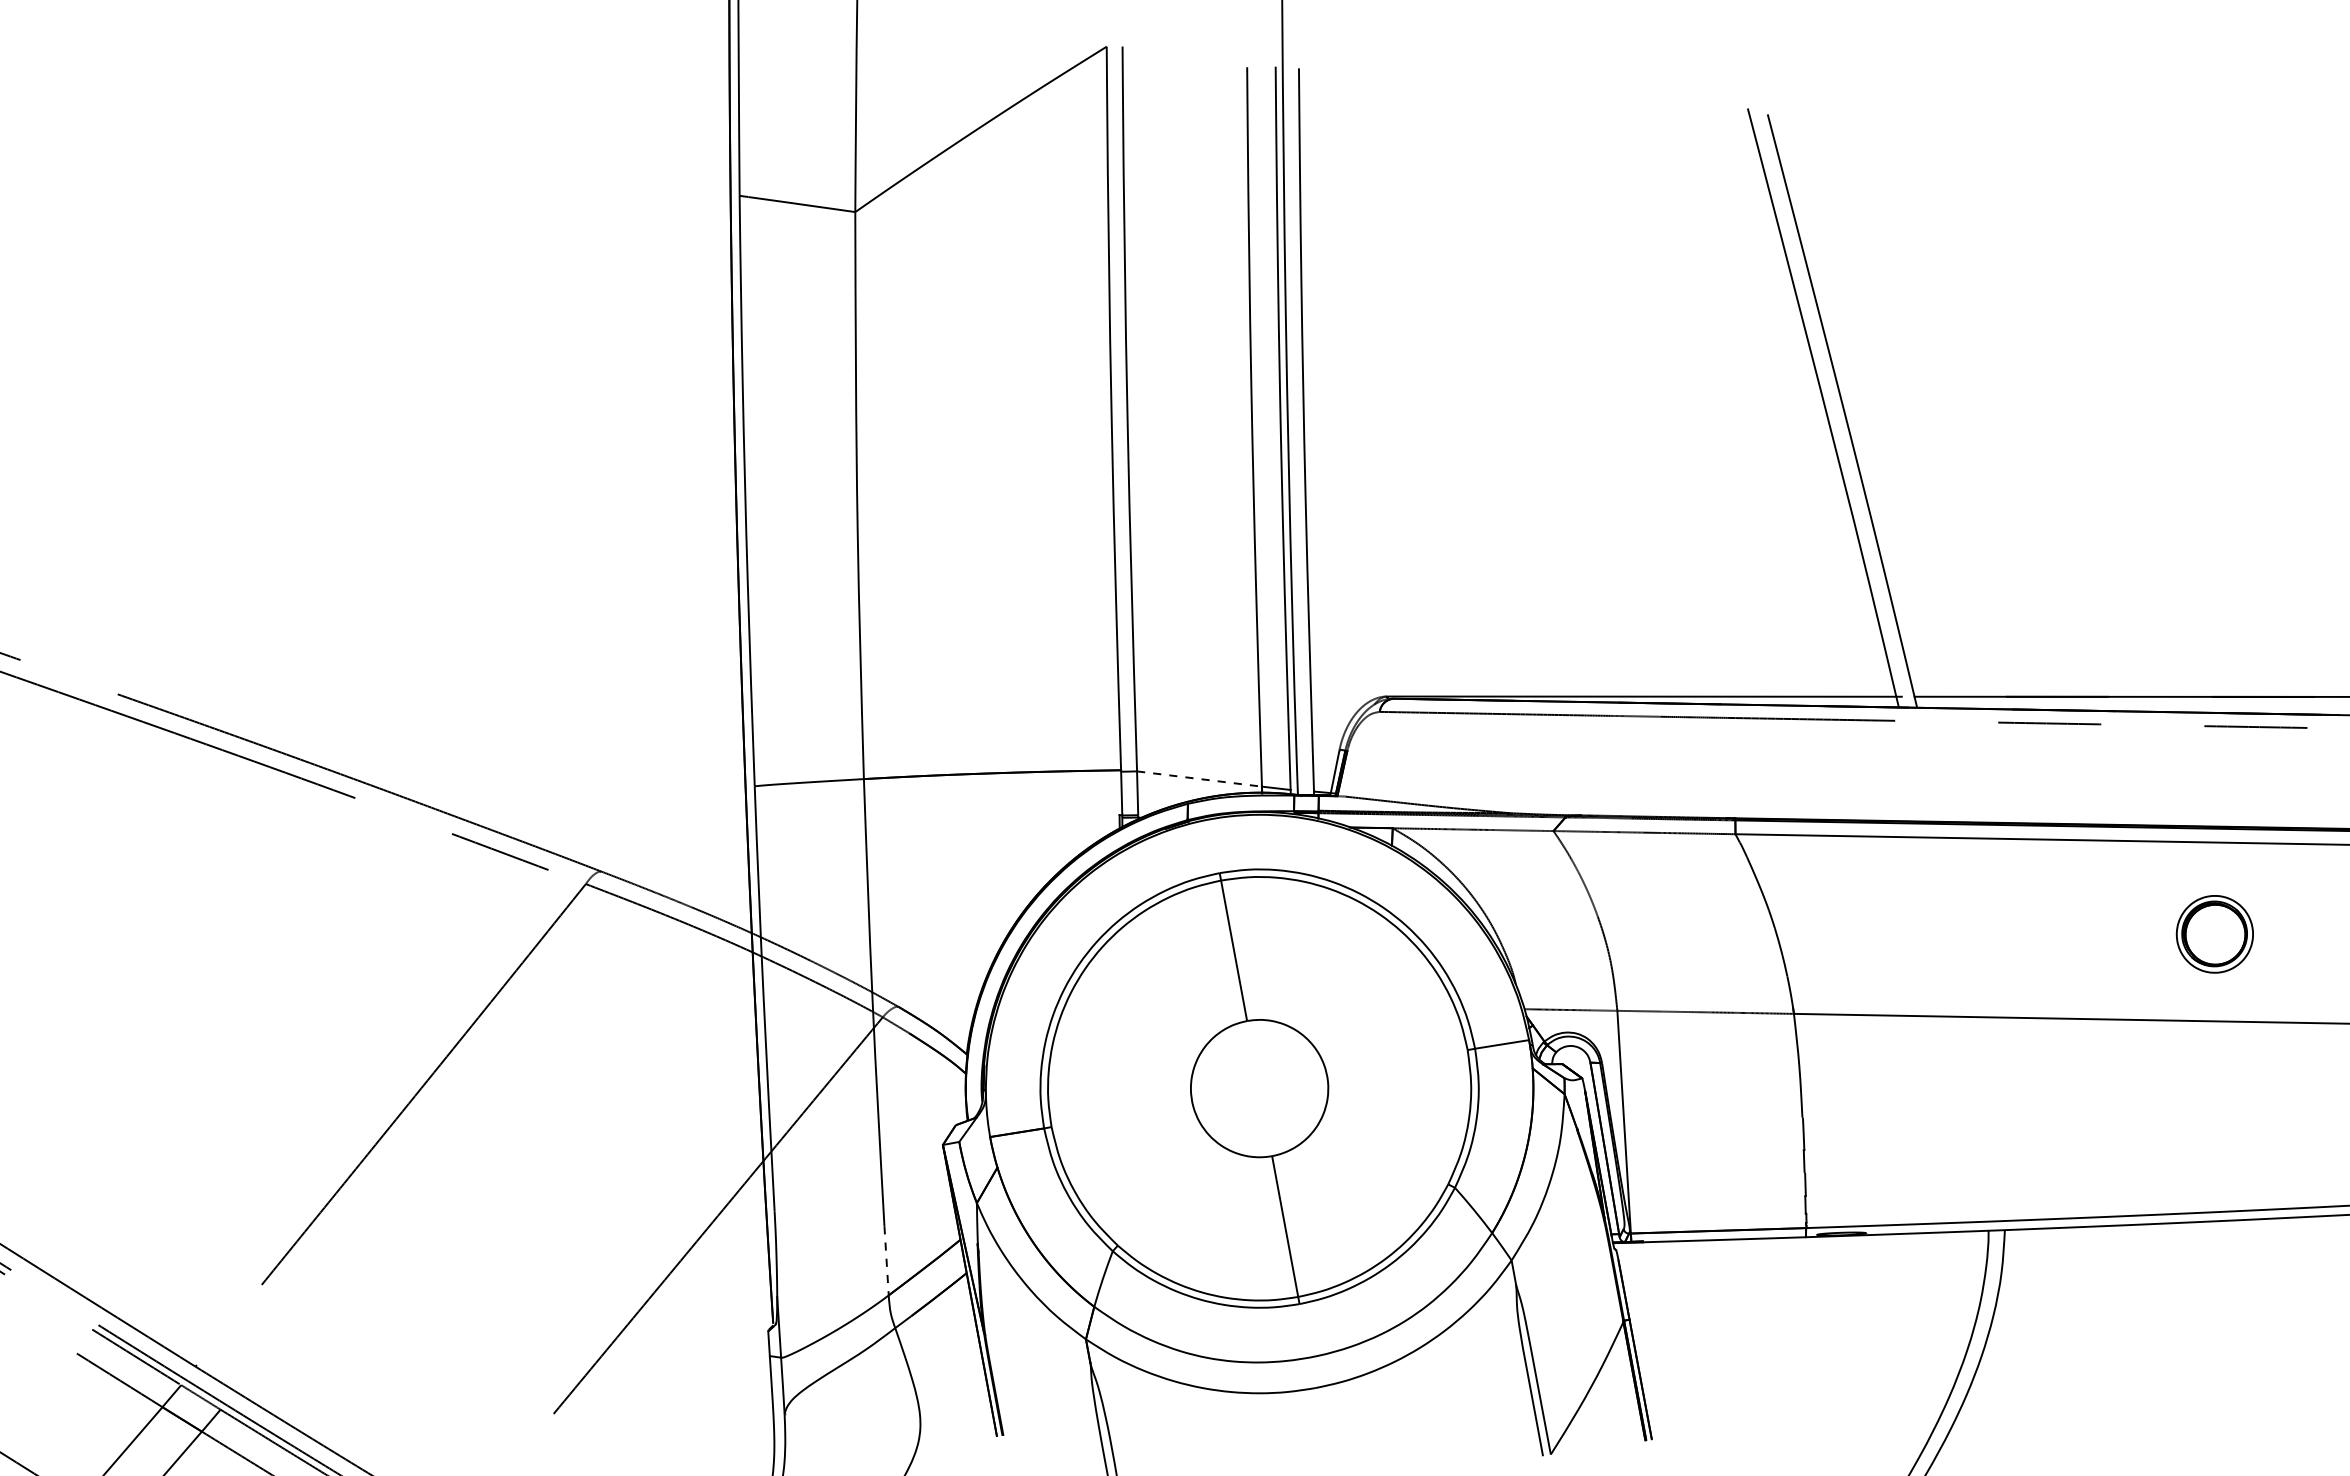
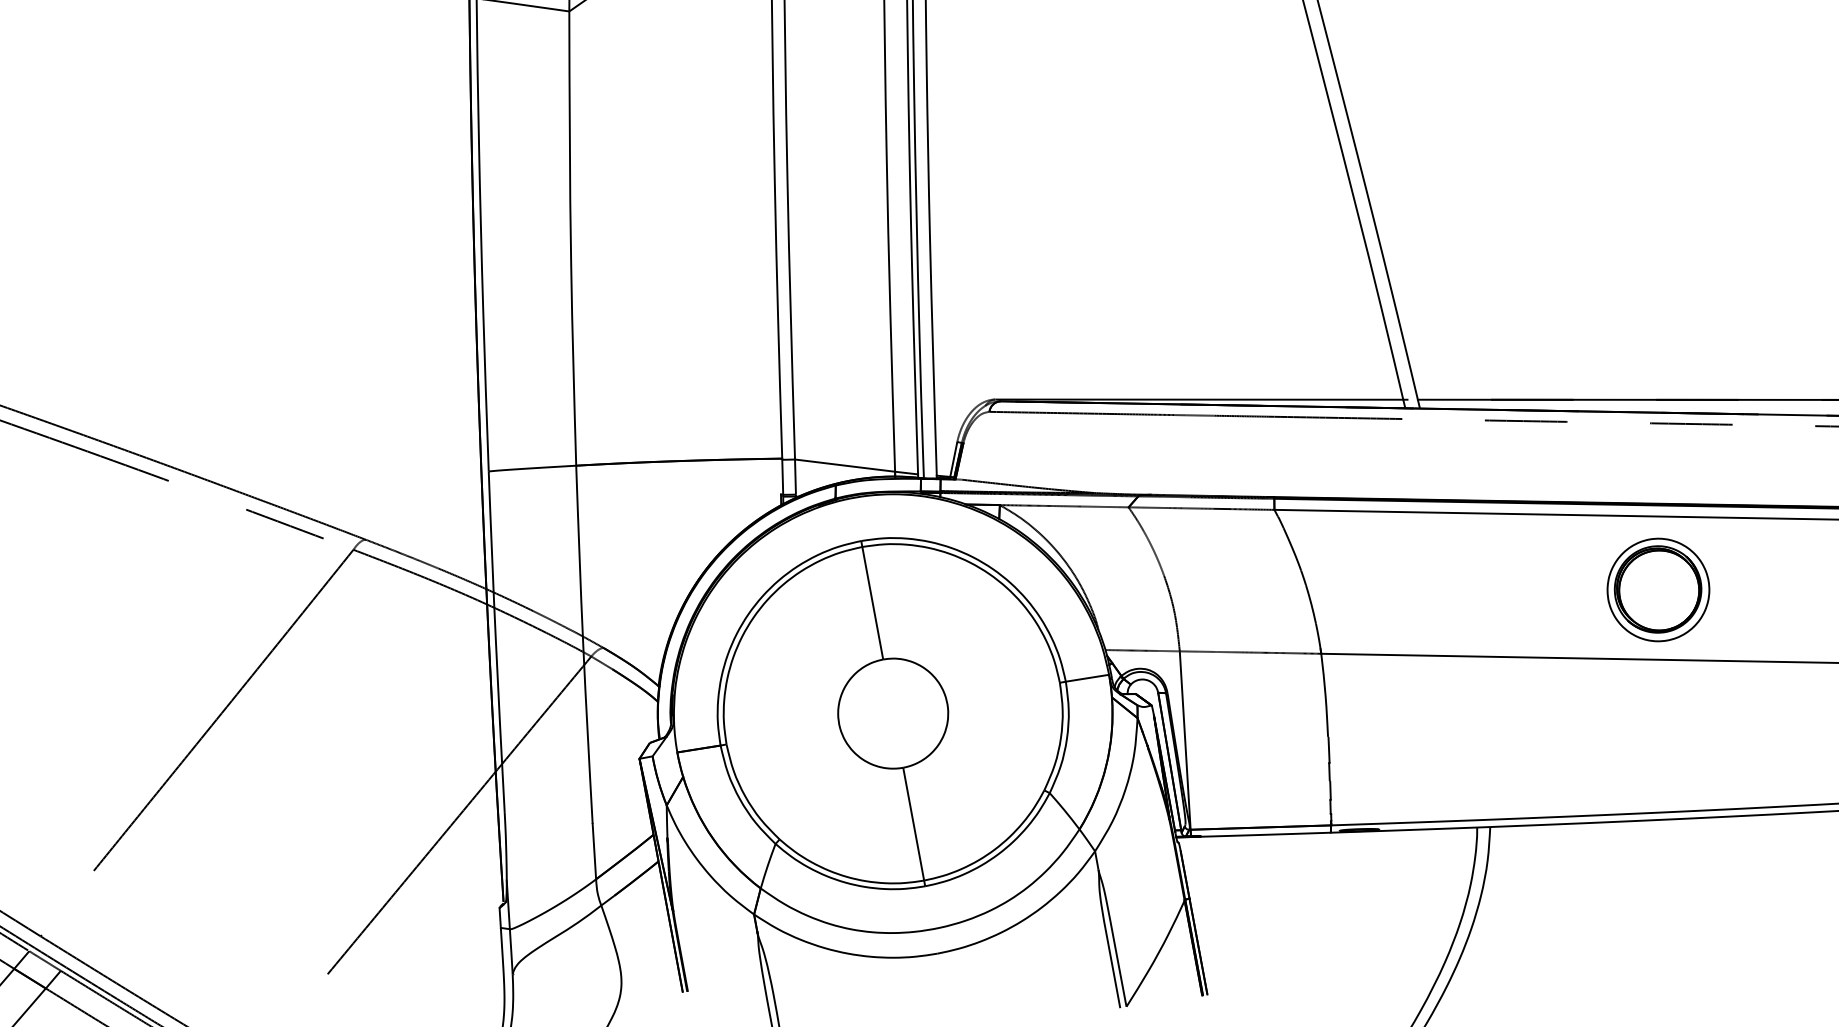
line: (1199, 779) -> (845, 466), dashed -> solid
part: (2214, 934) -> (1658, 590), size x1.67
line: (886, 1260) -> (594, 851), dashed -> solid

